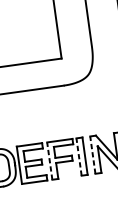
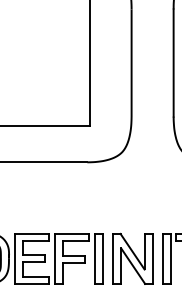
line: (92, 154) -> (112, 258), dashed -> solid
line: (78, 156) -> (94, 258), dashed -> solid
line: (49, 160) -> (55, 258), dashed -> solid

